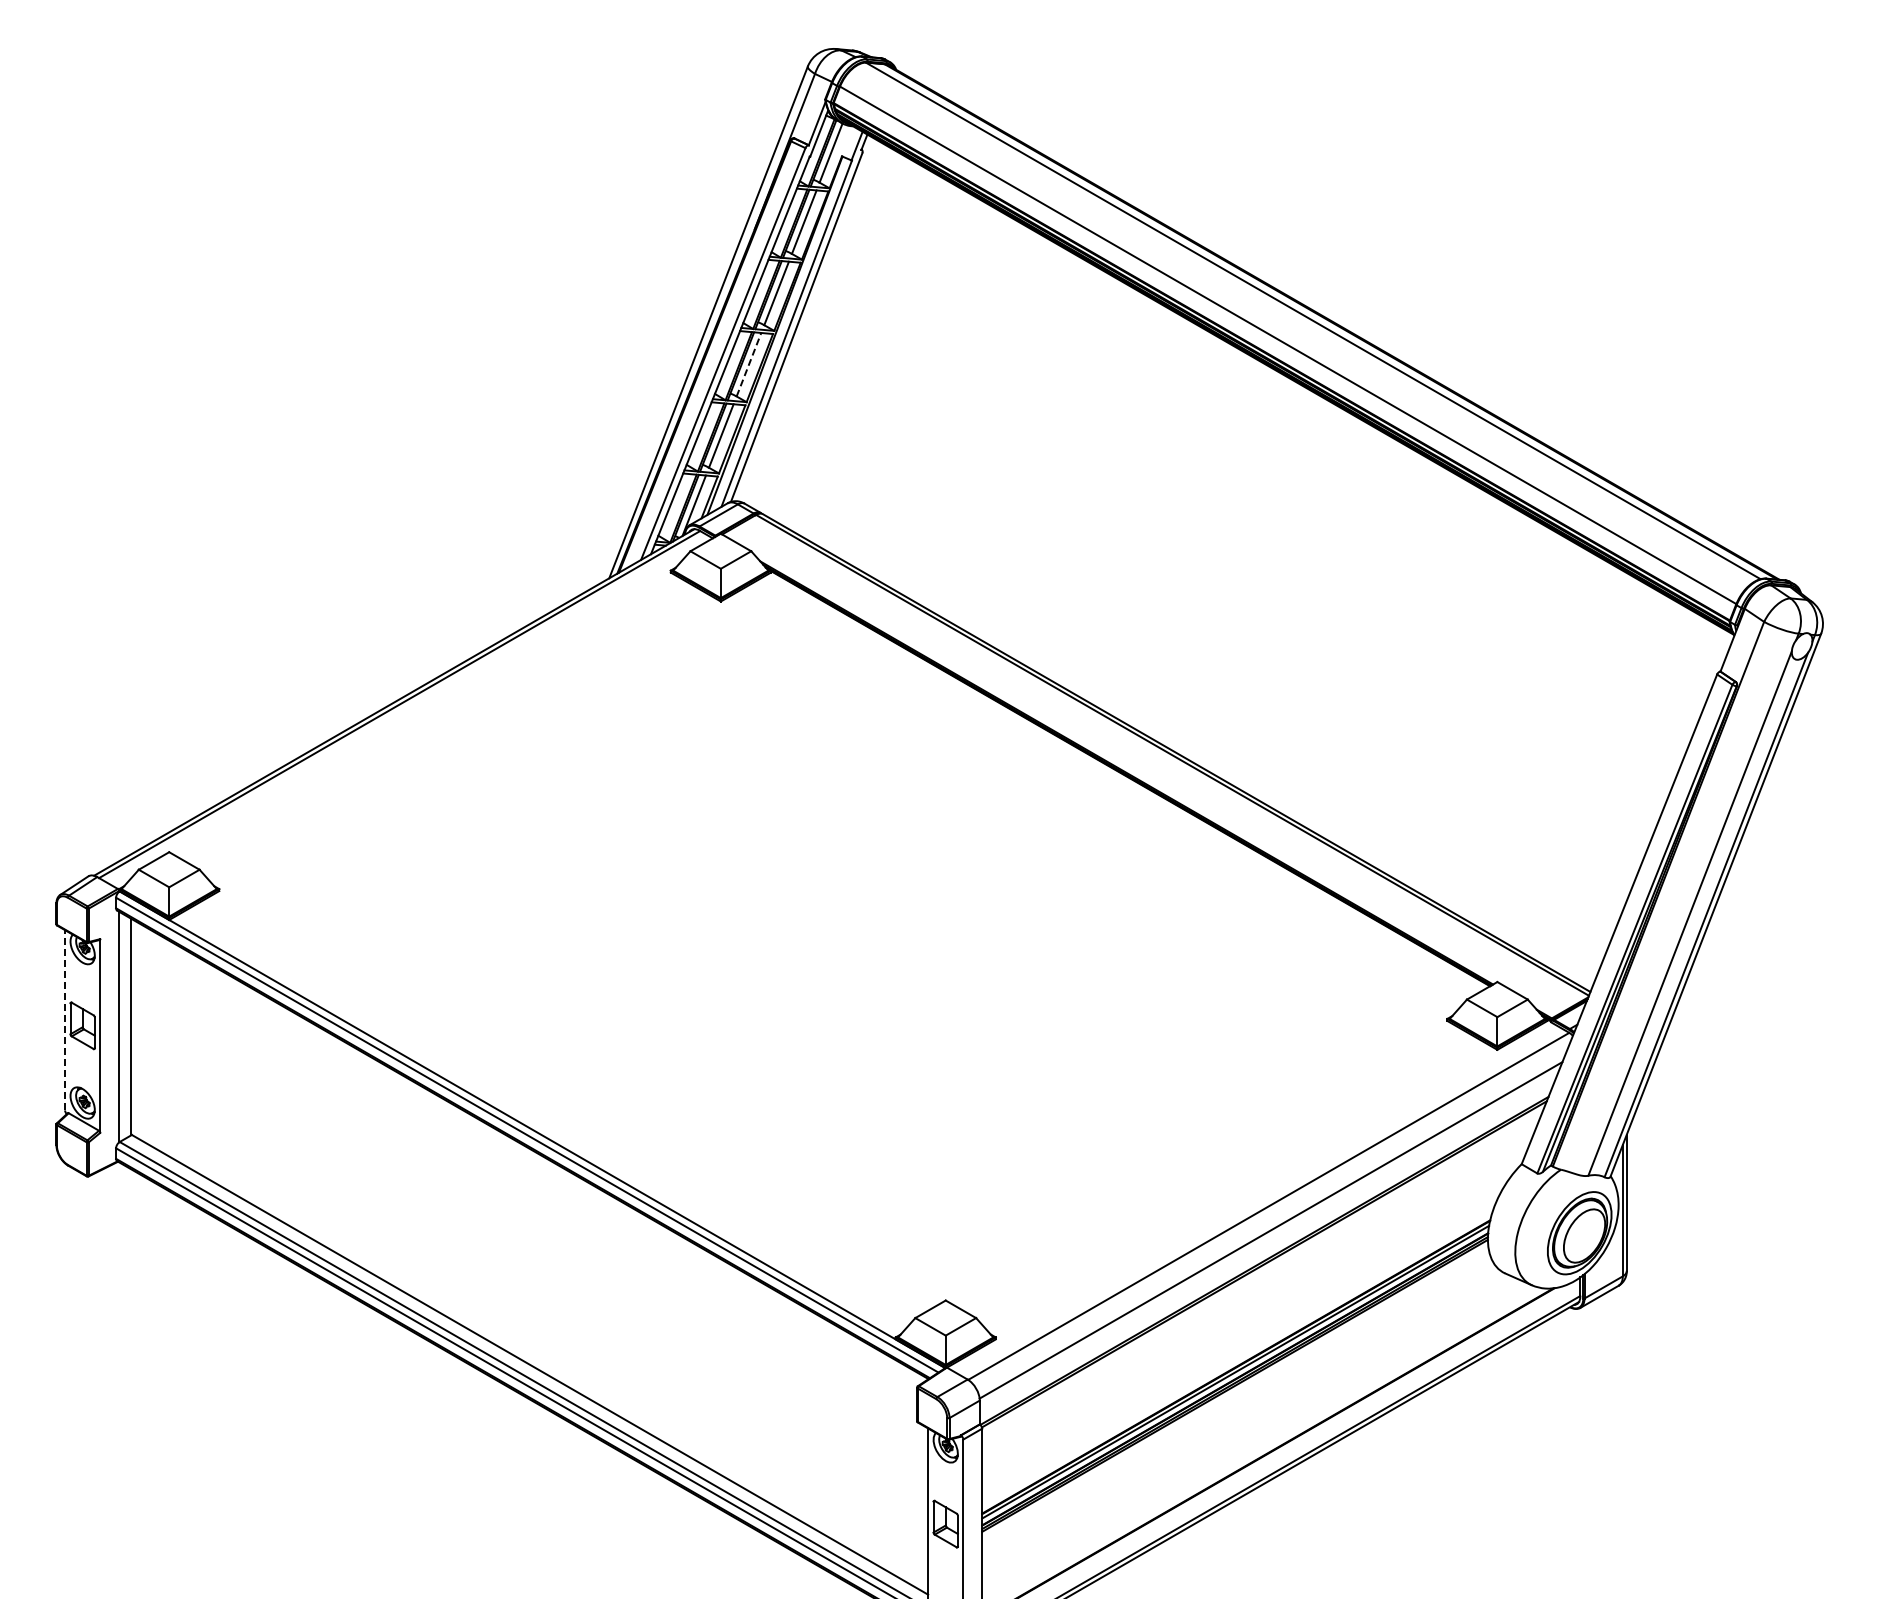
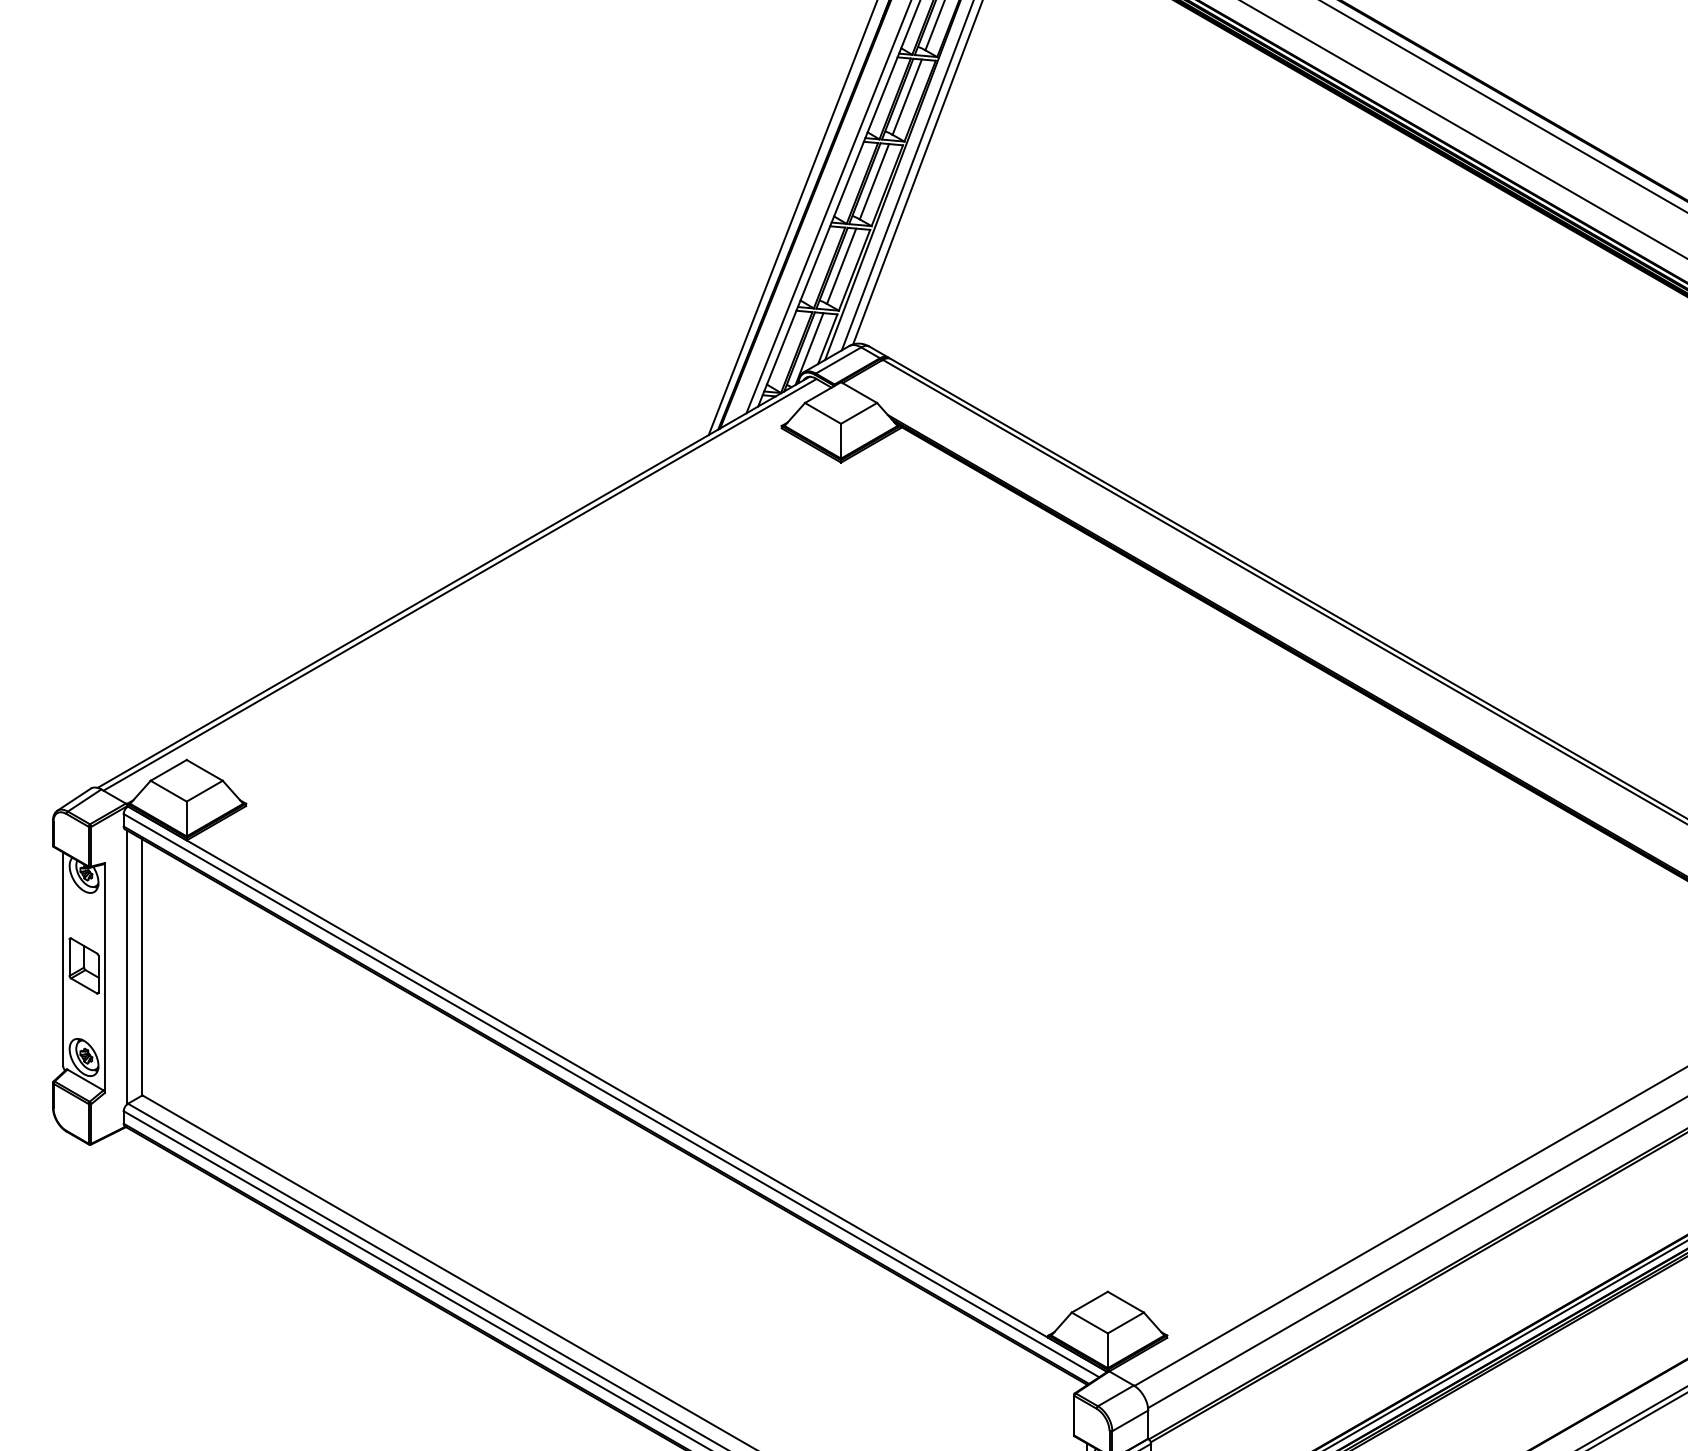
line: (749, 364) -> (875, 181), dashed -> solid
line: (65, 1019) -> (63, 958), dashed -> solid

